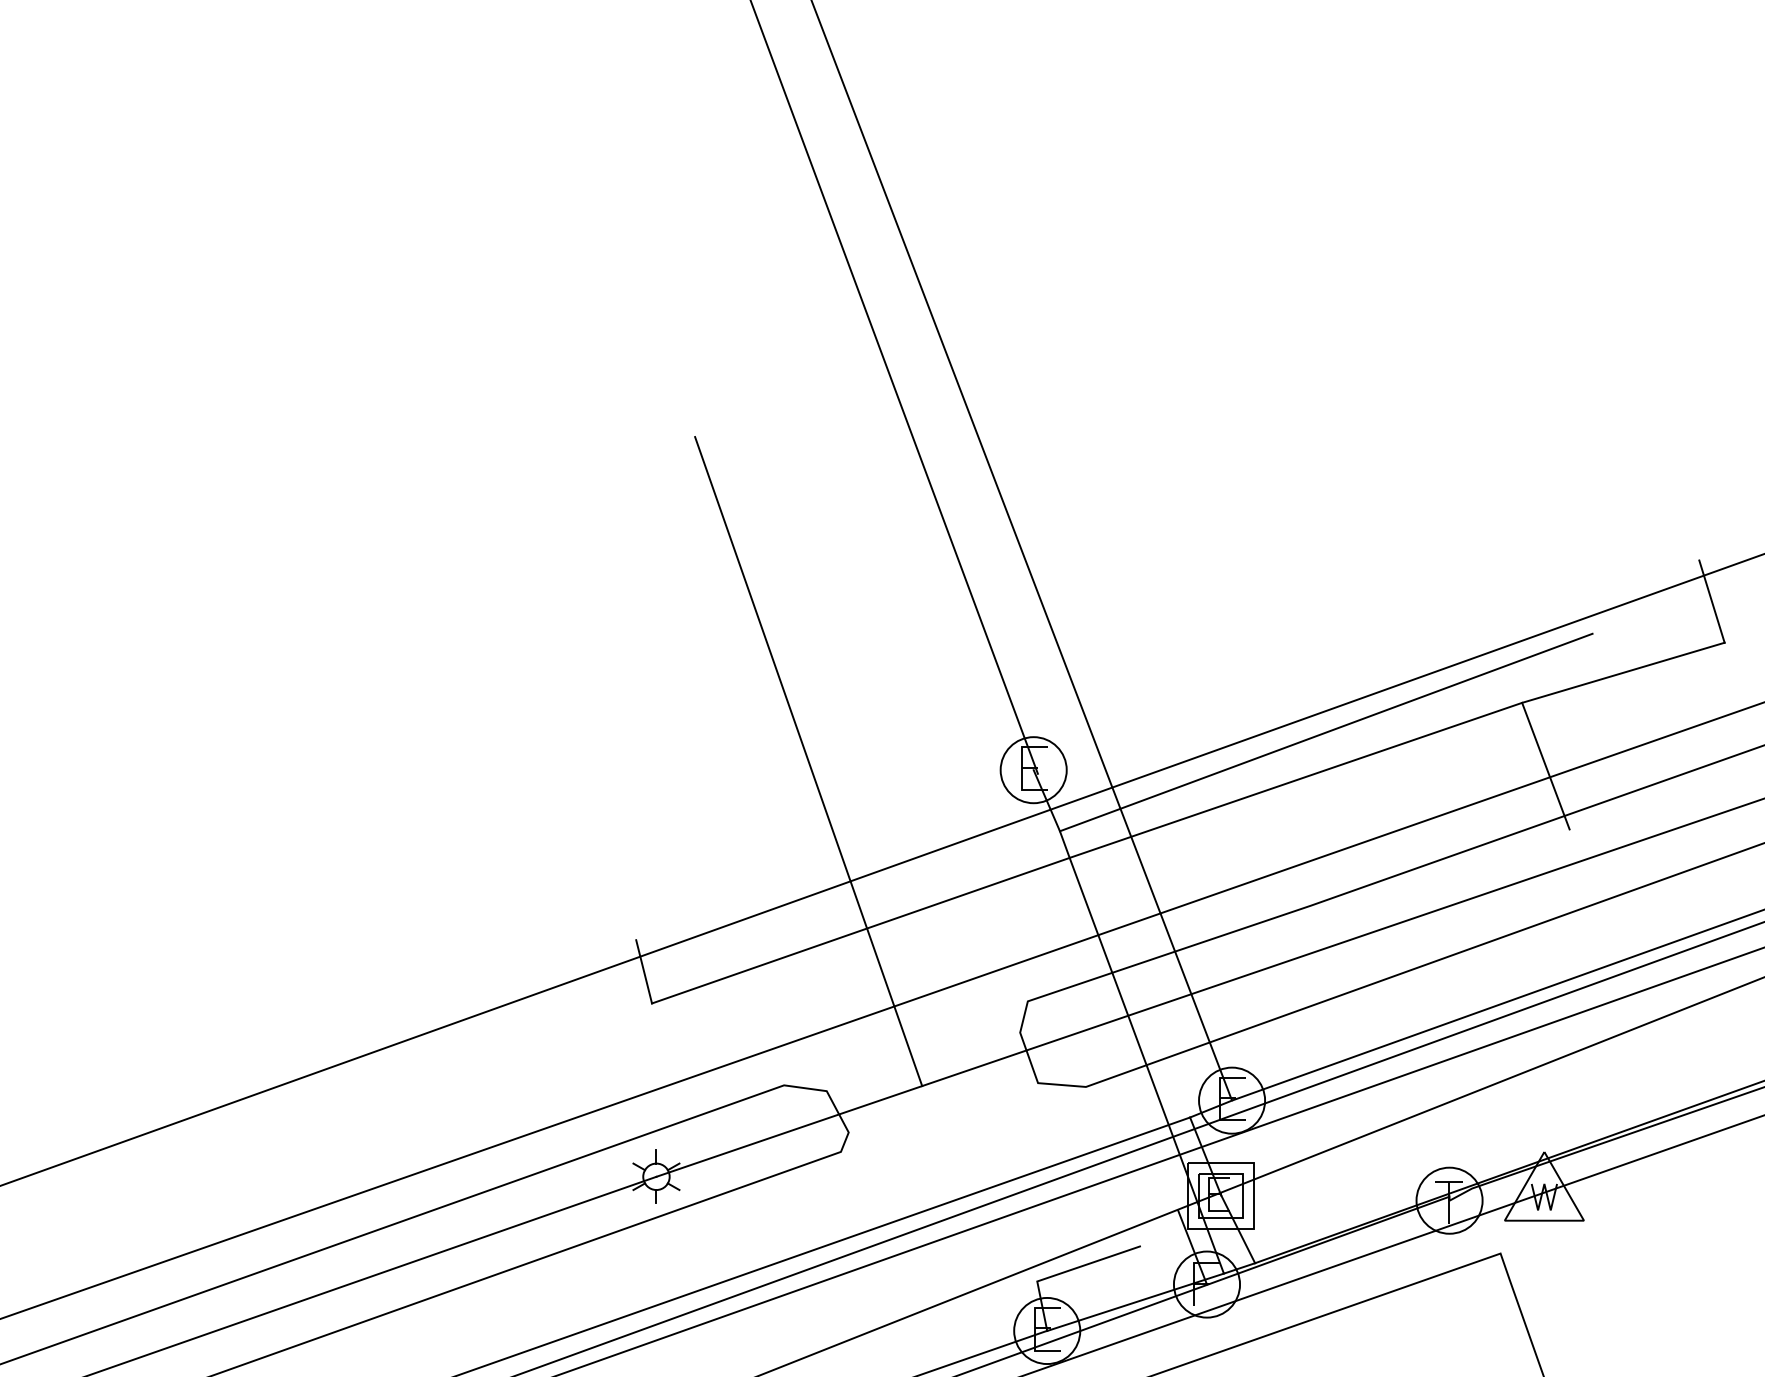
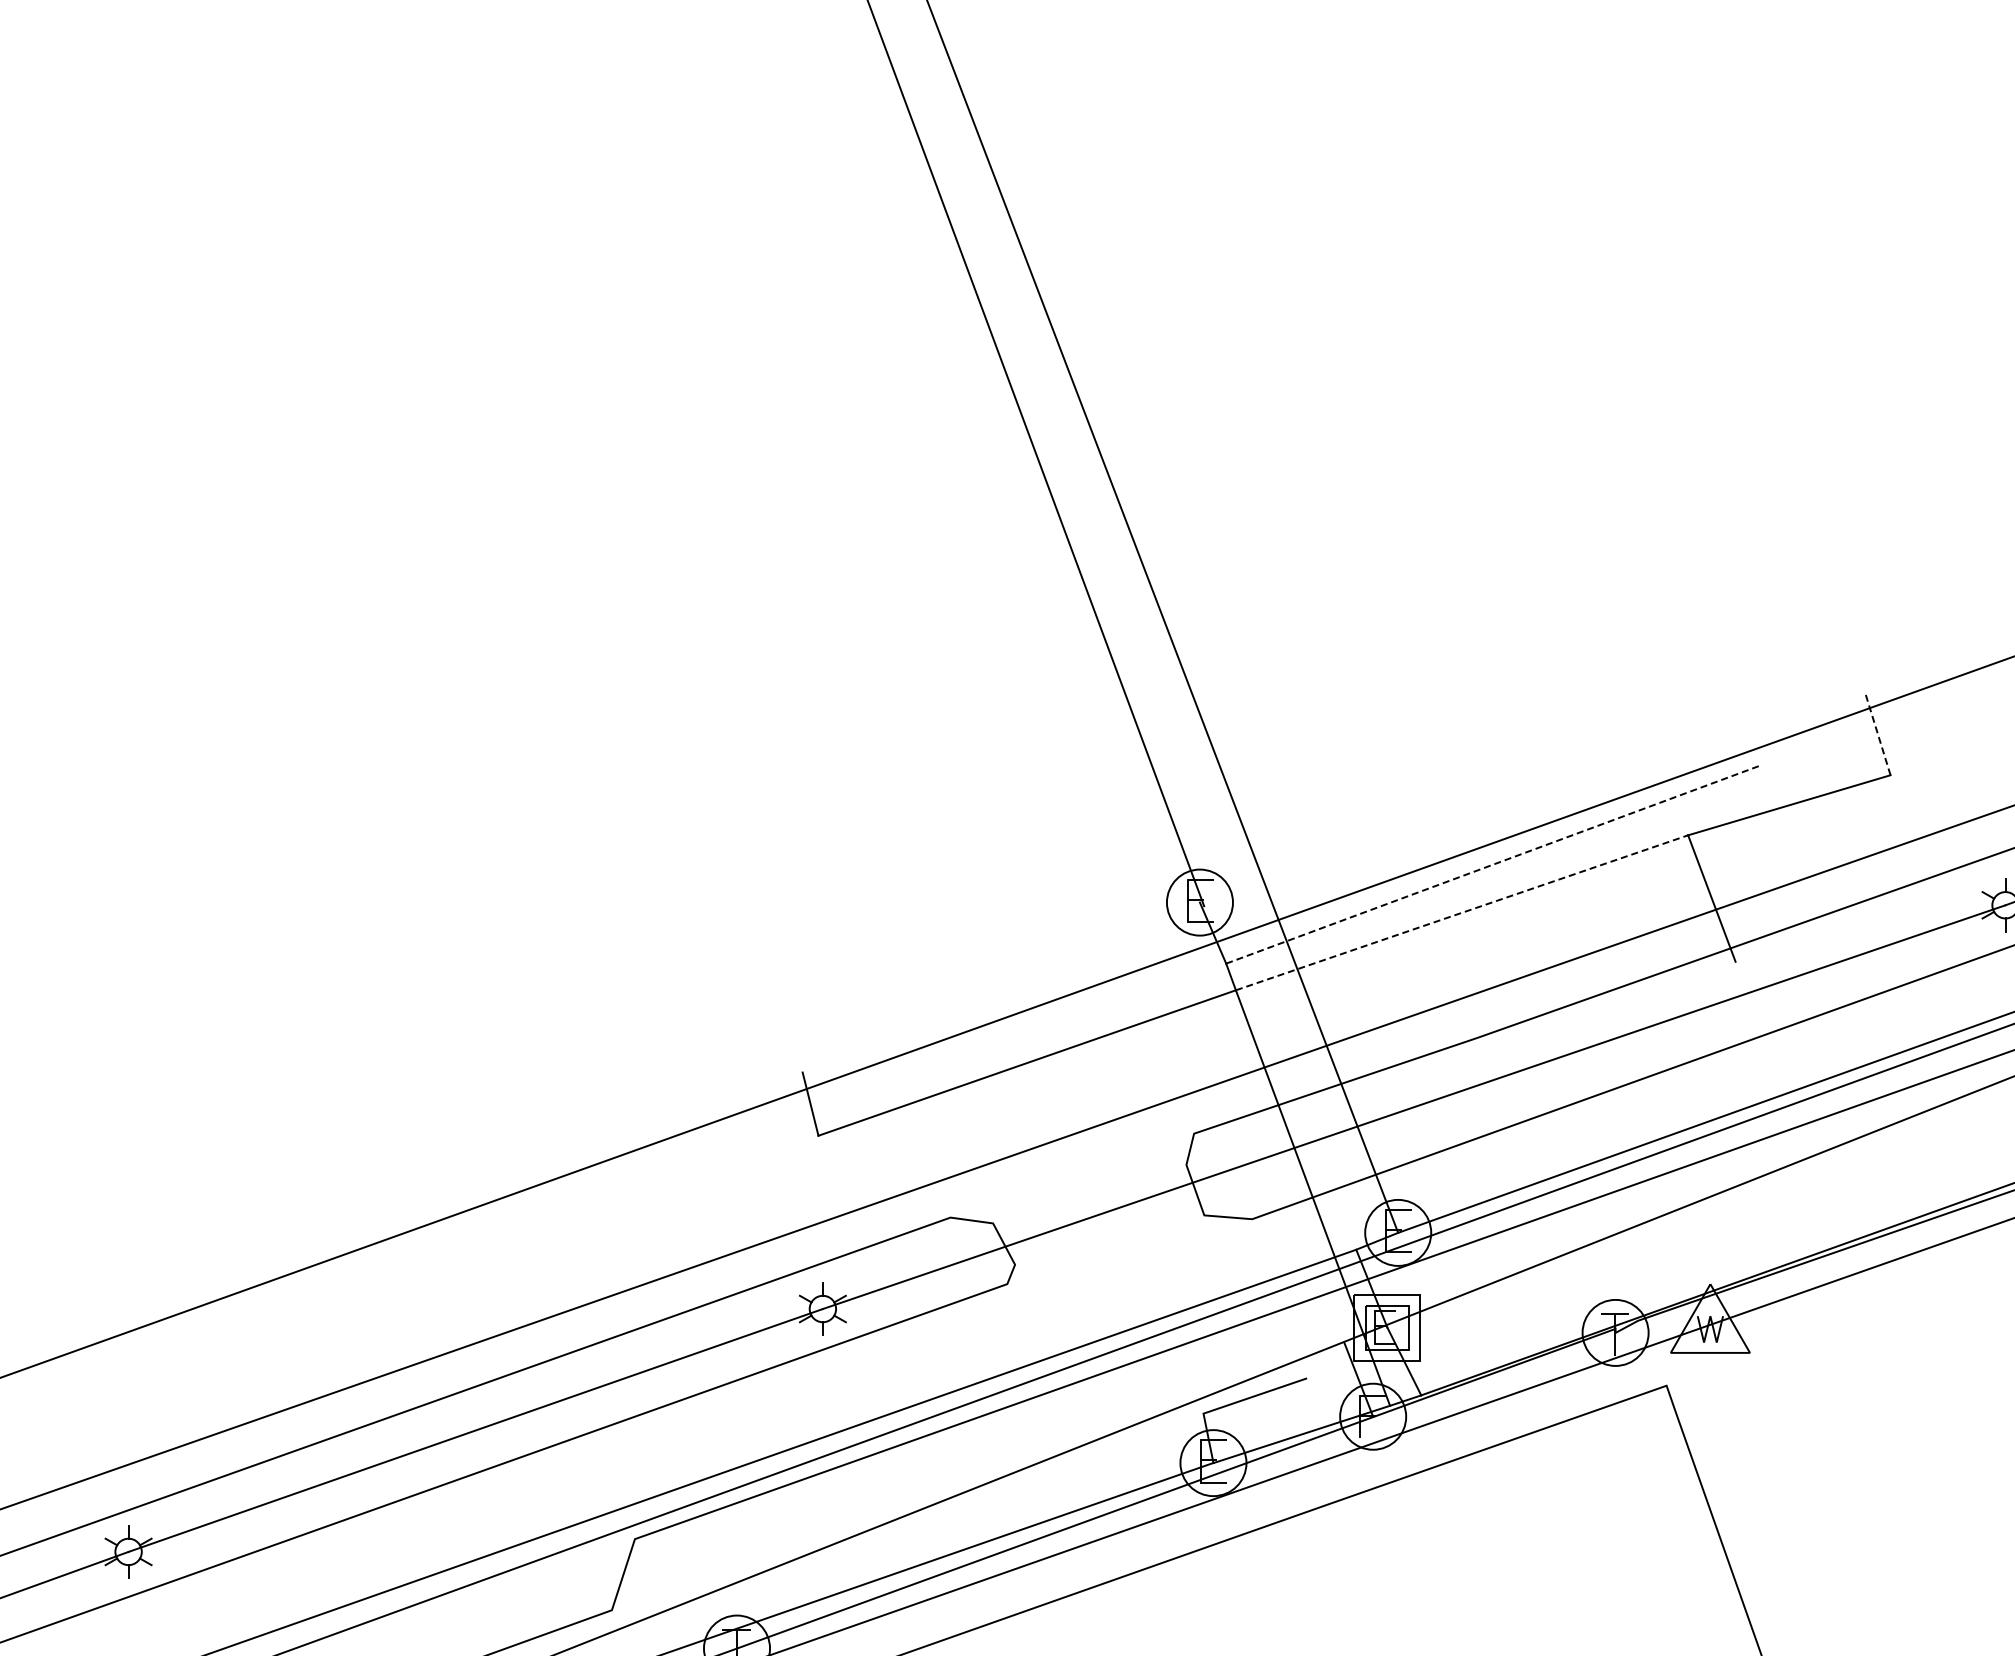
line: (1711, 600) -> (1877, 733), solid -> dashed
line: (1326, 732) -> (1492, 864), solid -> dashed
line: (808, 761) -> (974, 893), removed
line: (1295, 780) -> (1461, 912), solid -> dashed

